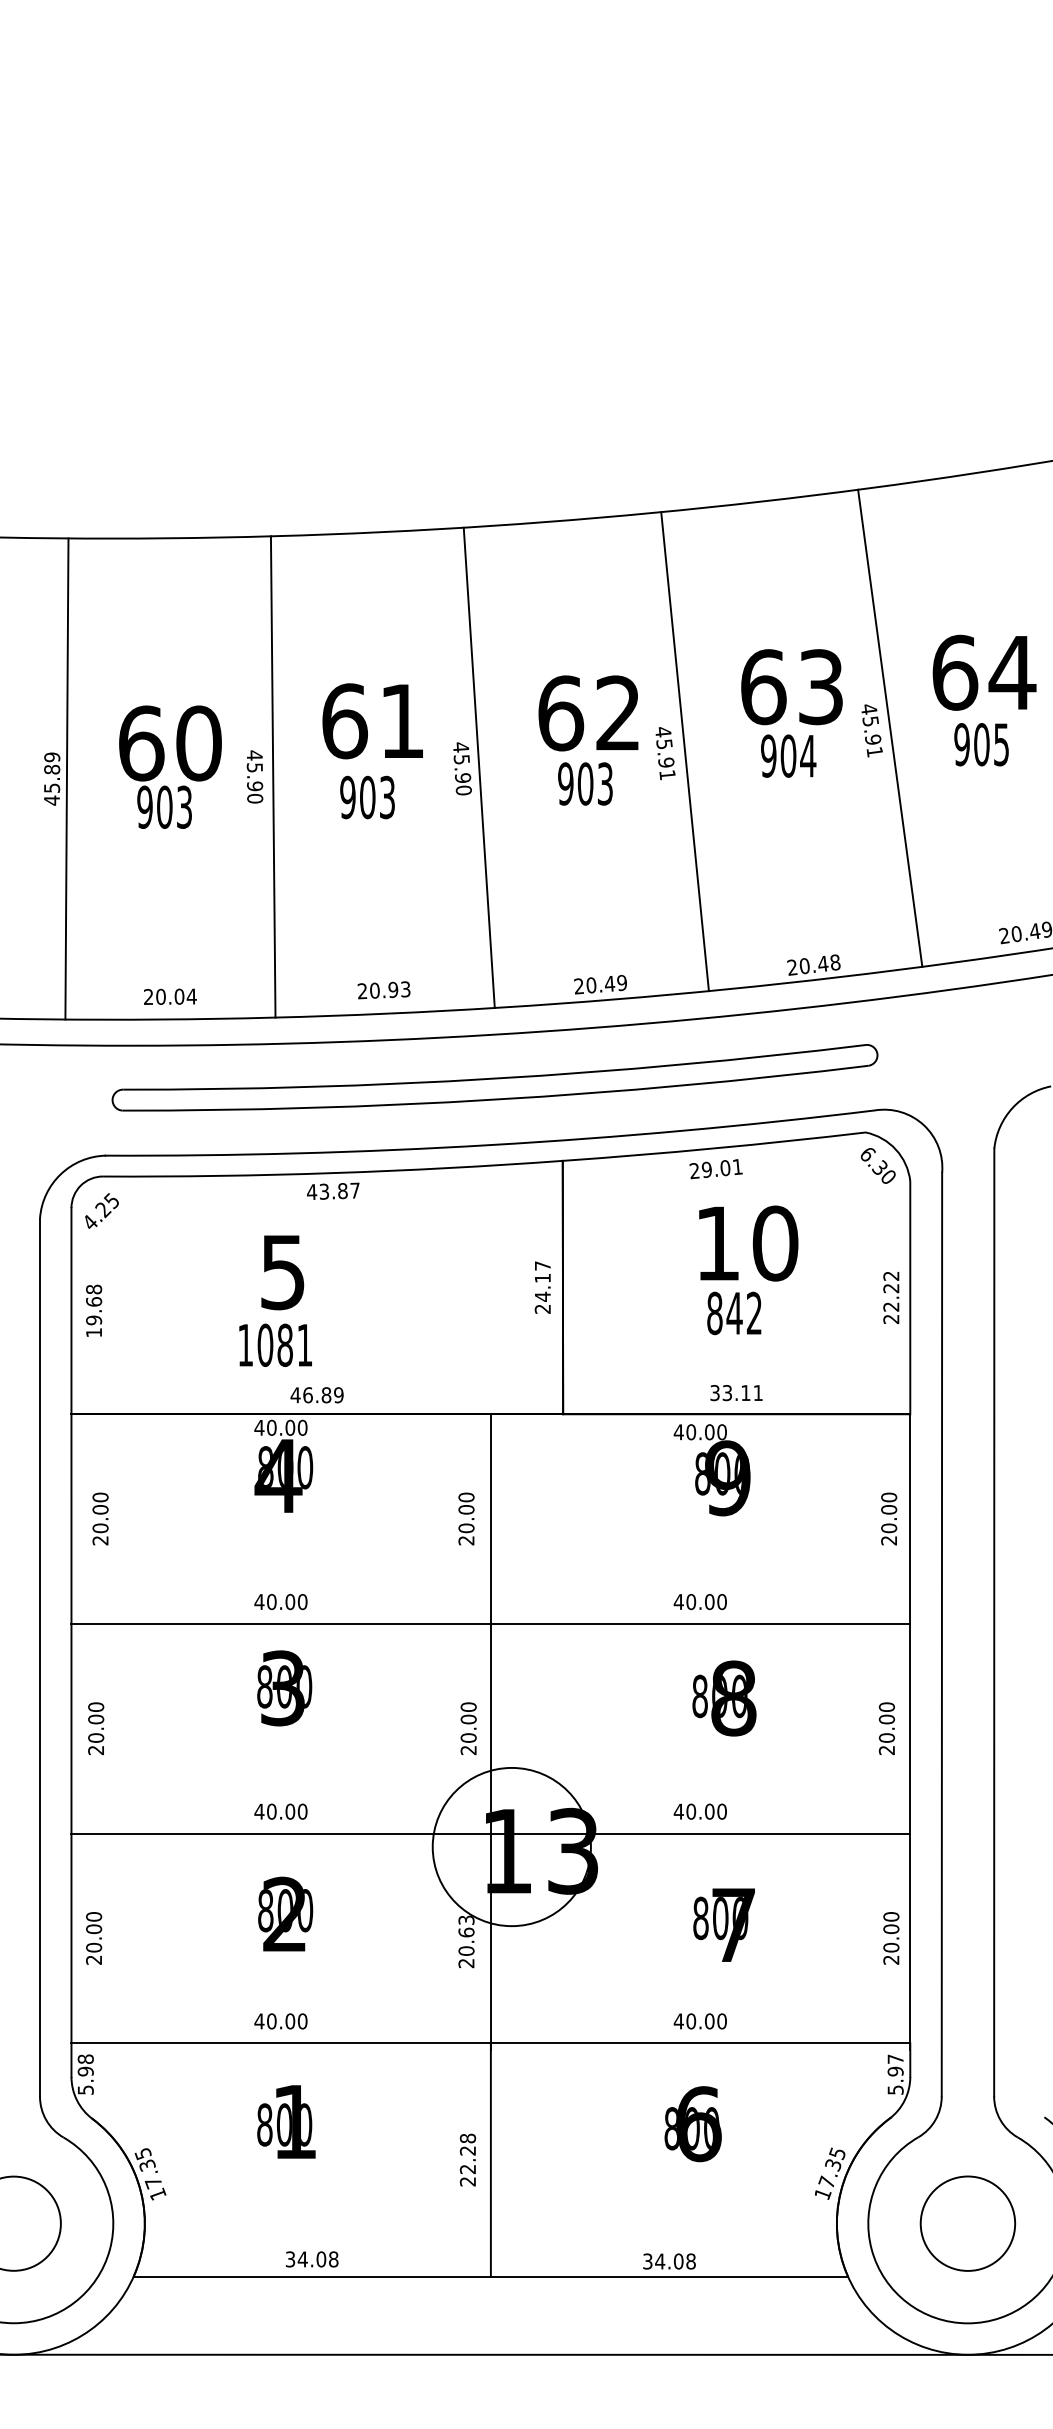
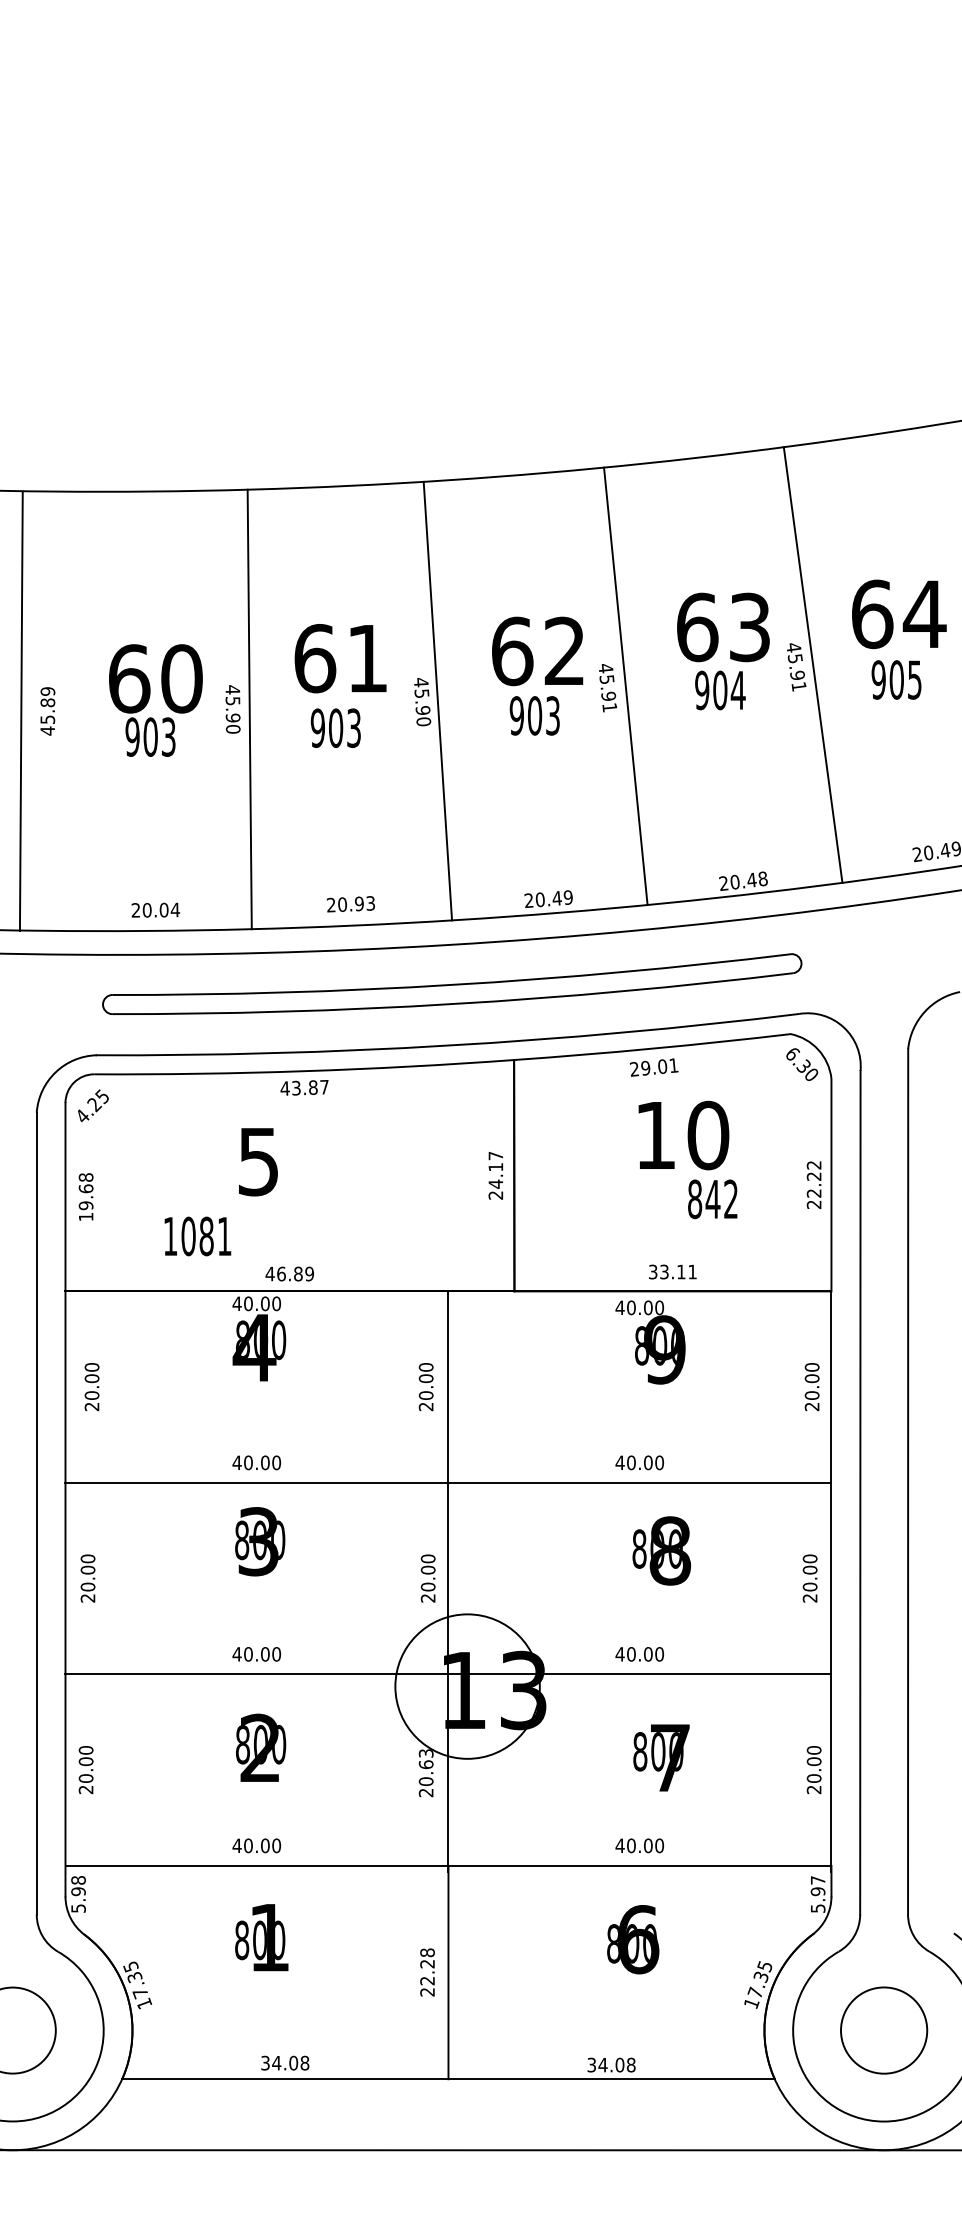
line: (66, 778) -> (20, 710), moved
text: (734, 1313) -> (712, 1199), moved
text: (275, 1345) -> (197, 1236), moved

